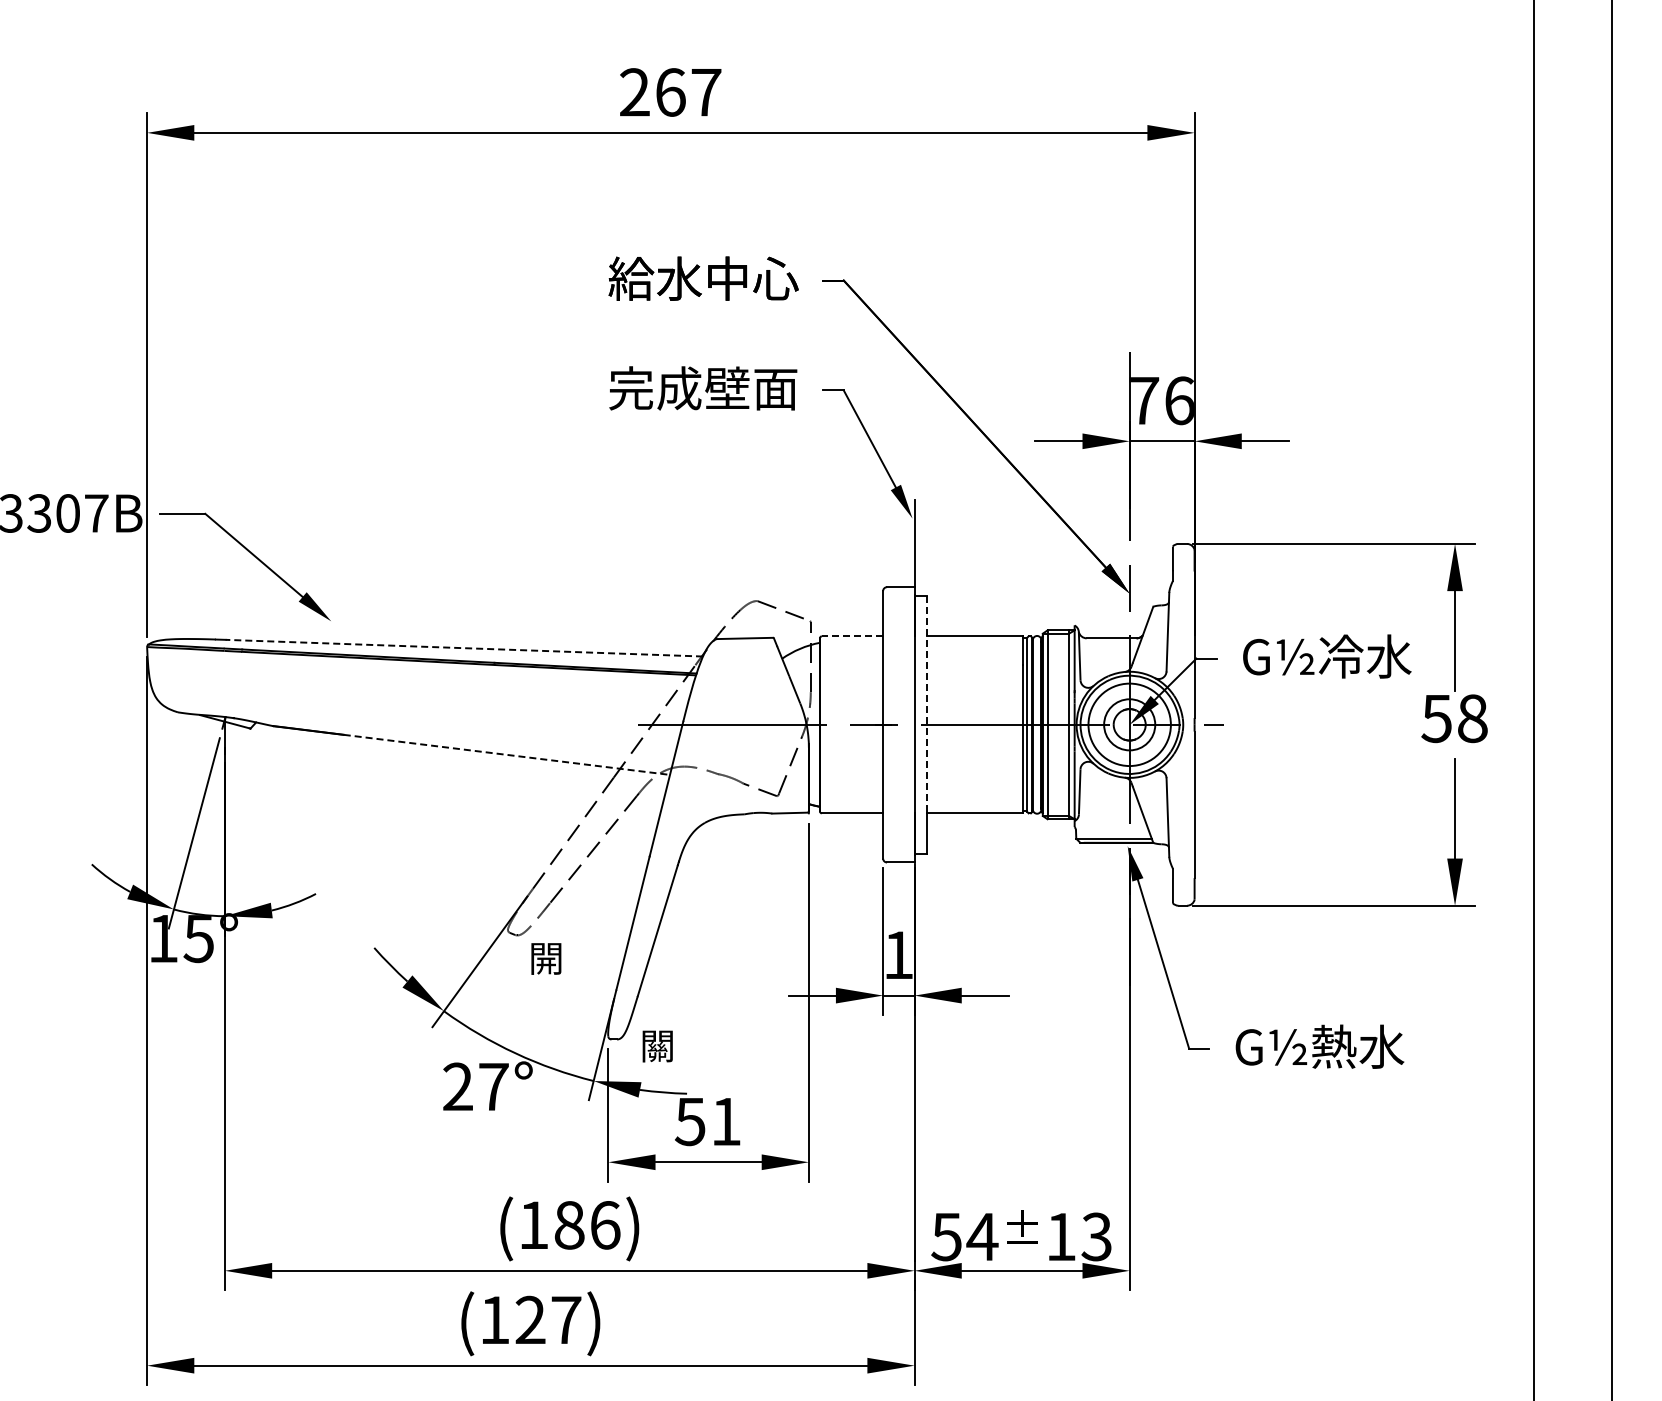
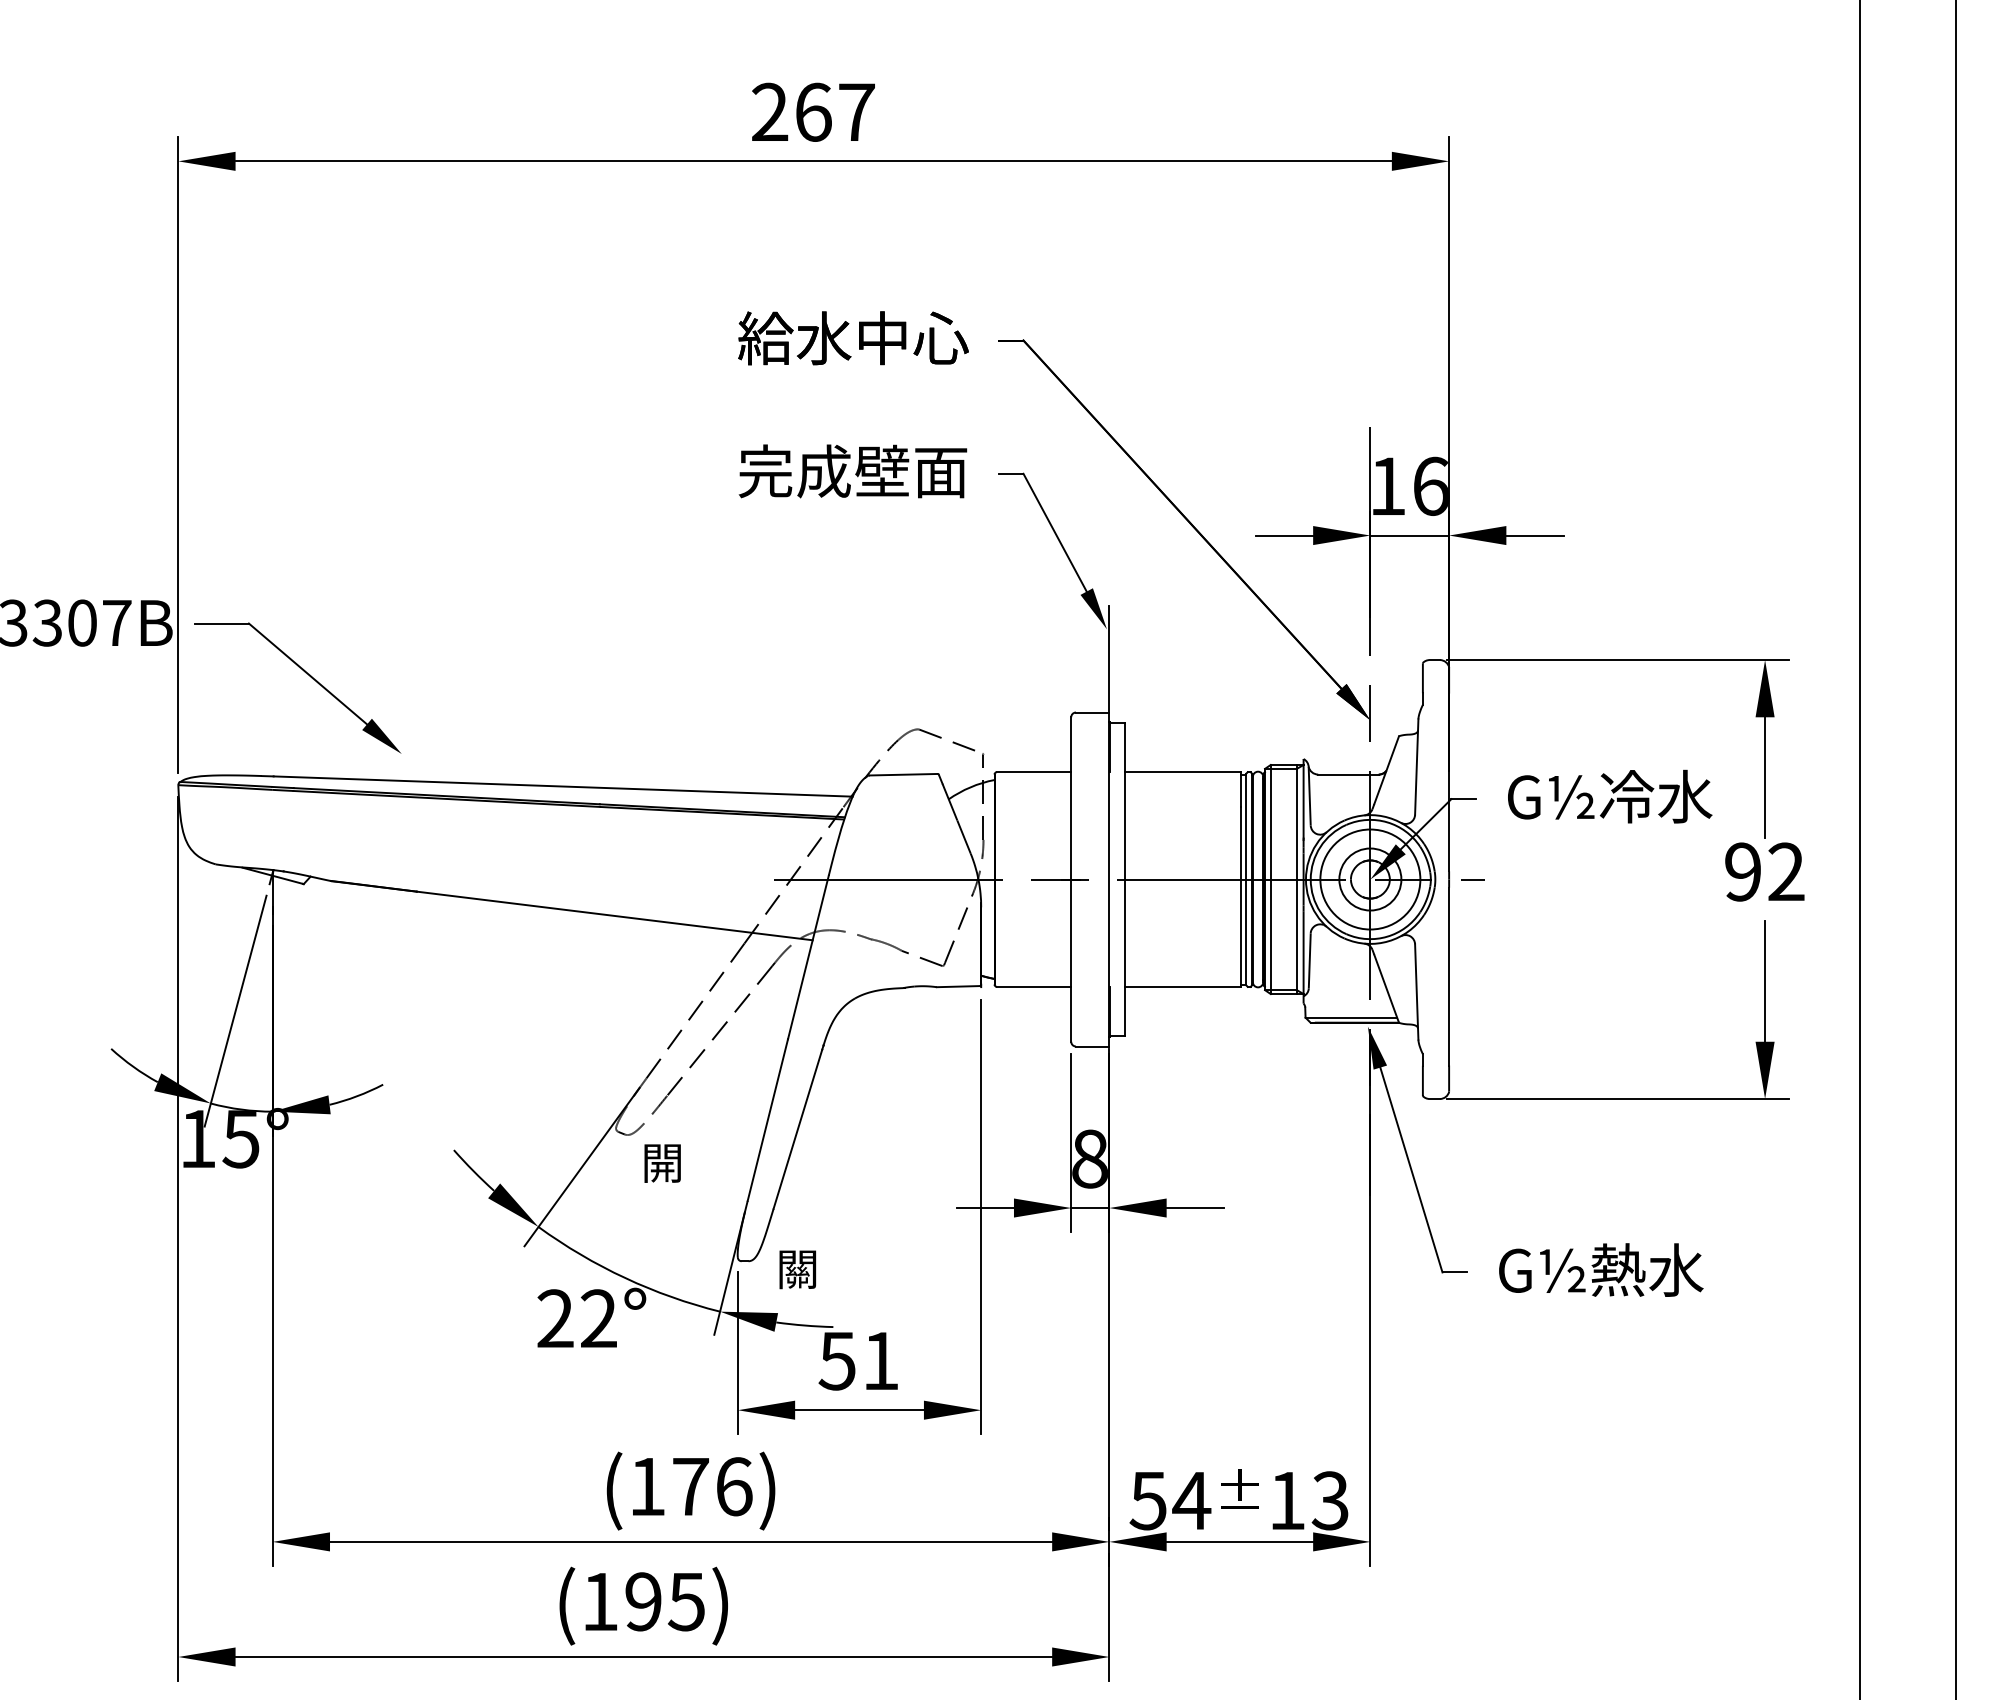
text: (1145, 400) -> (1389, 486), 76 -> 16
line: (852, 636) -> (1034, 772), dashed -> solid
line: (464, 648) -> (563, 786), dashed -> solid
line: (927, 704) -> (1125, 854), dashed -> solid
text: (1454, 718) -> (1764, 871), 58 -> 92
line: (507, 754) -> (615, 915), dashed -> solid
text: (898, 955) -> (1089, 1159), 1 -> 8
text: (493, 1086) -> (598, 1318), 27° -> 22°
text: (569, 1225) -> (690, 1486), (186) -> (176)
text: (548, 1320) -> (665, 1602), (127) -> (195)

